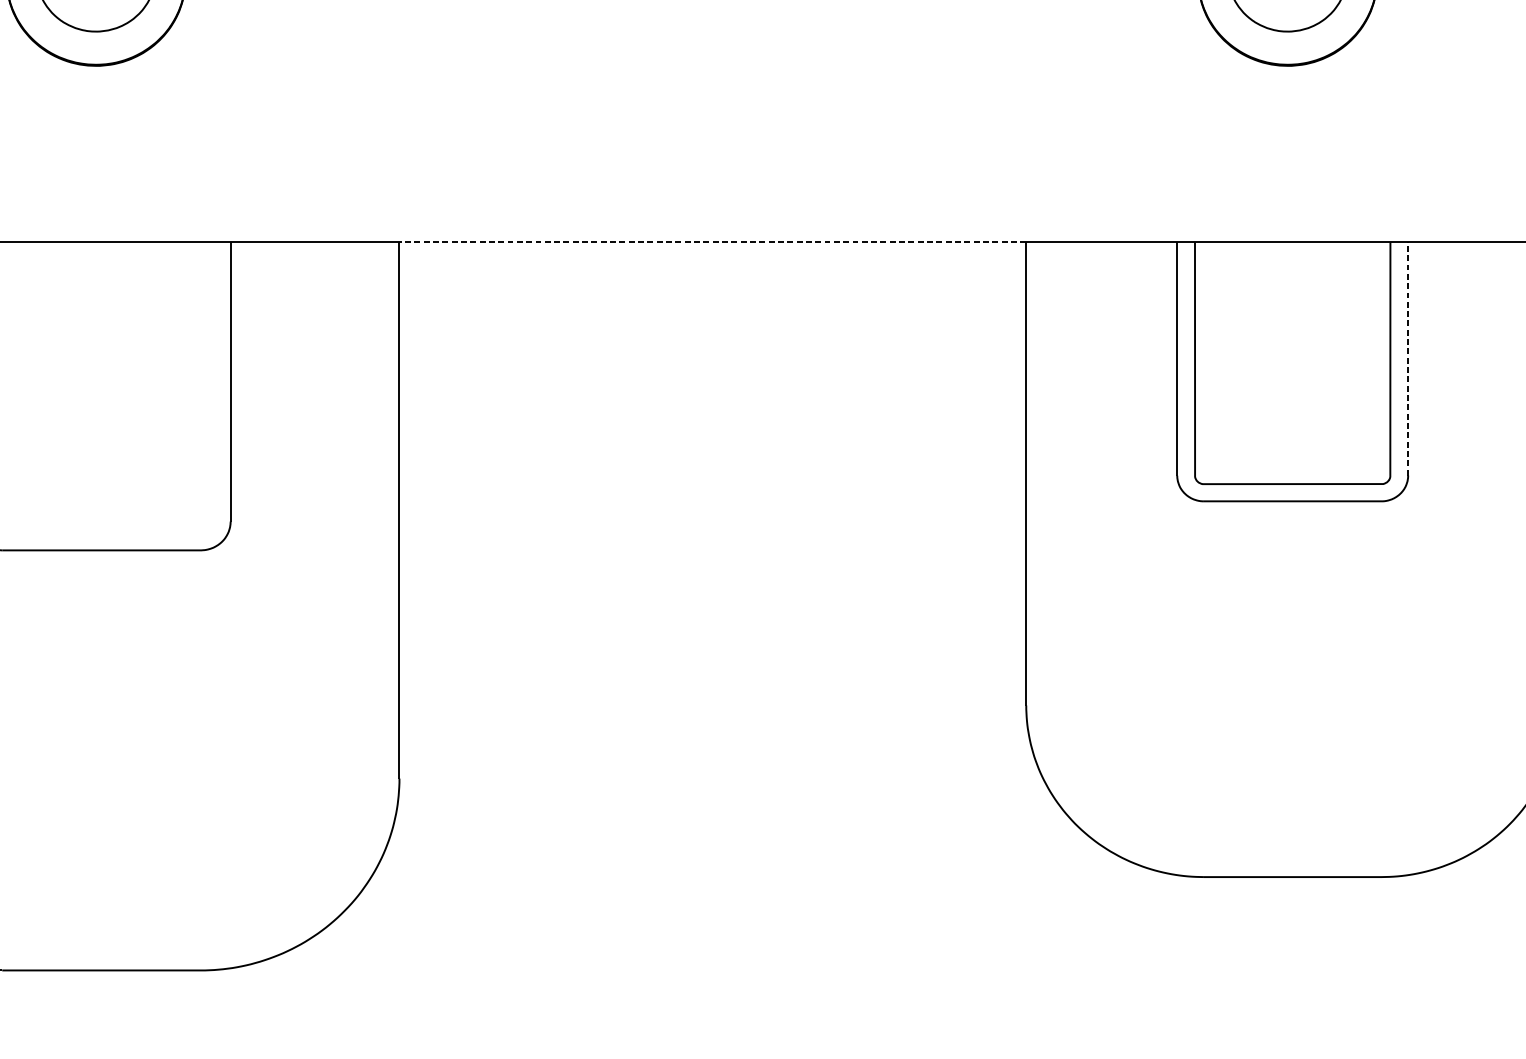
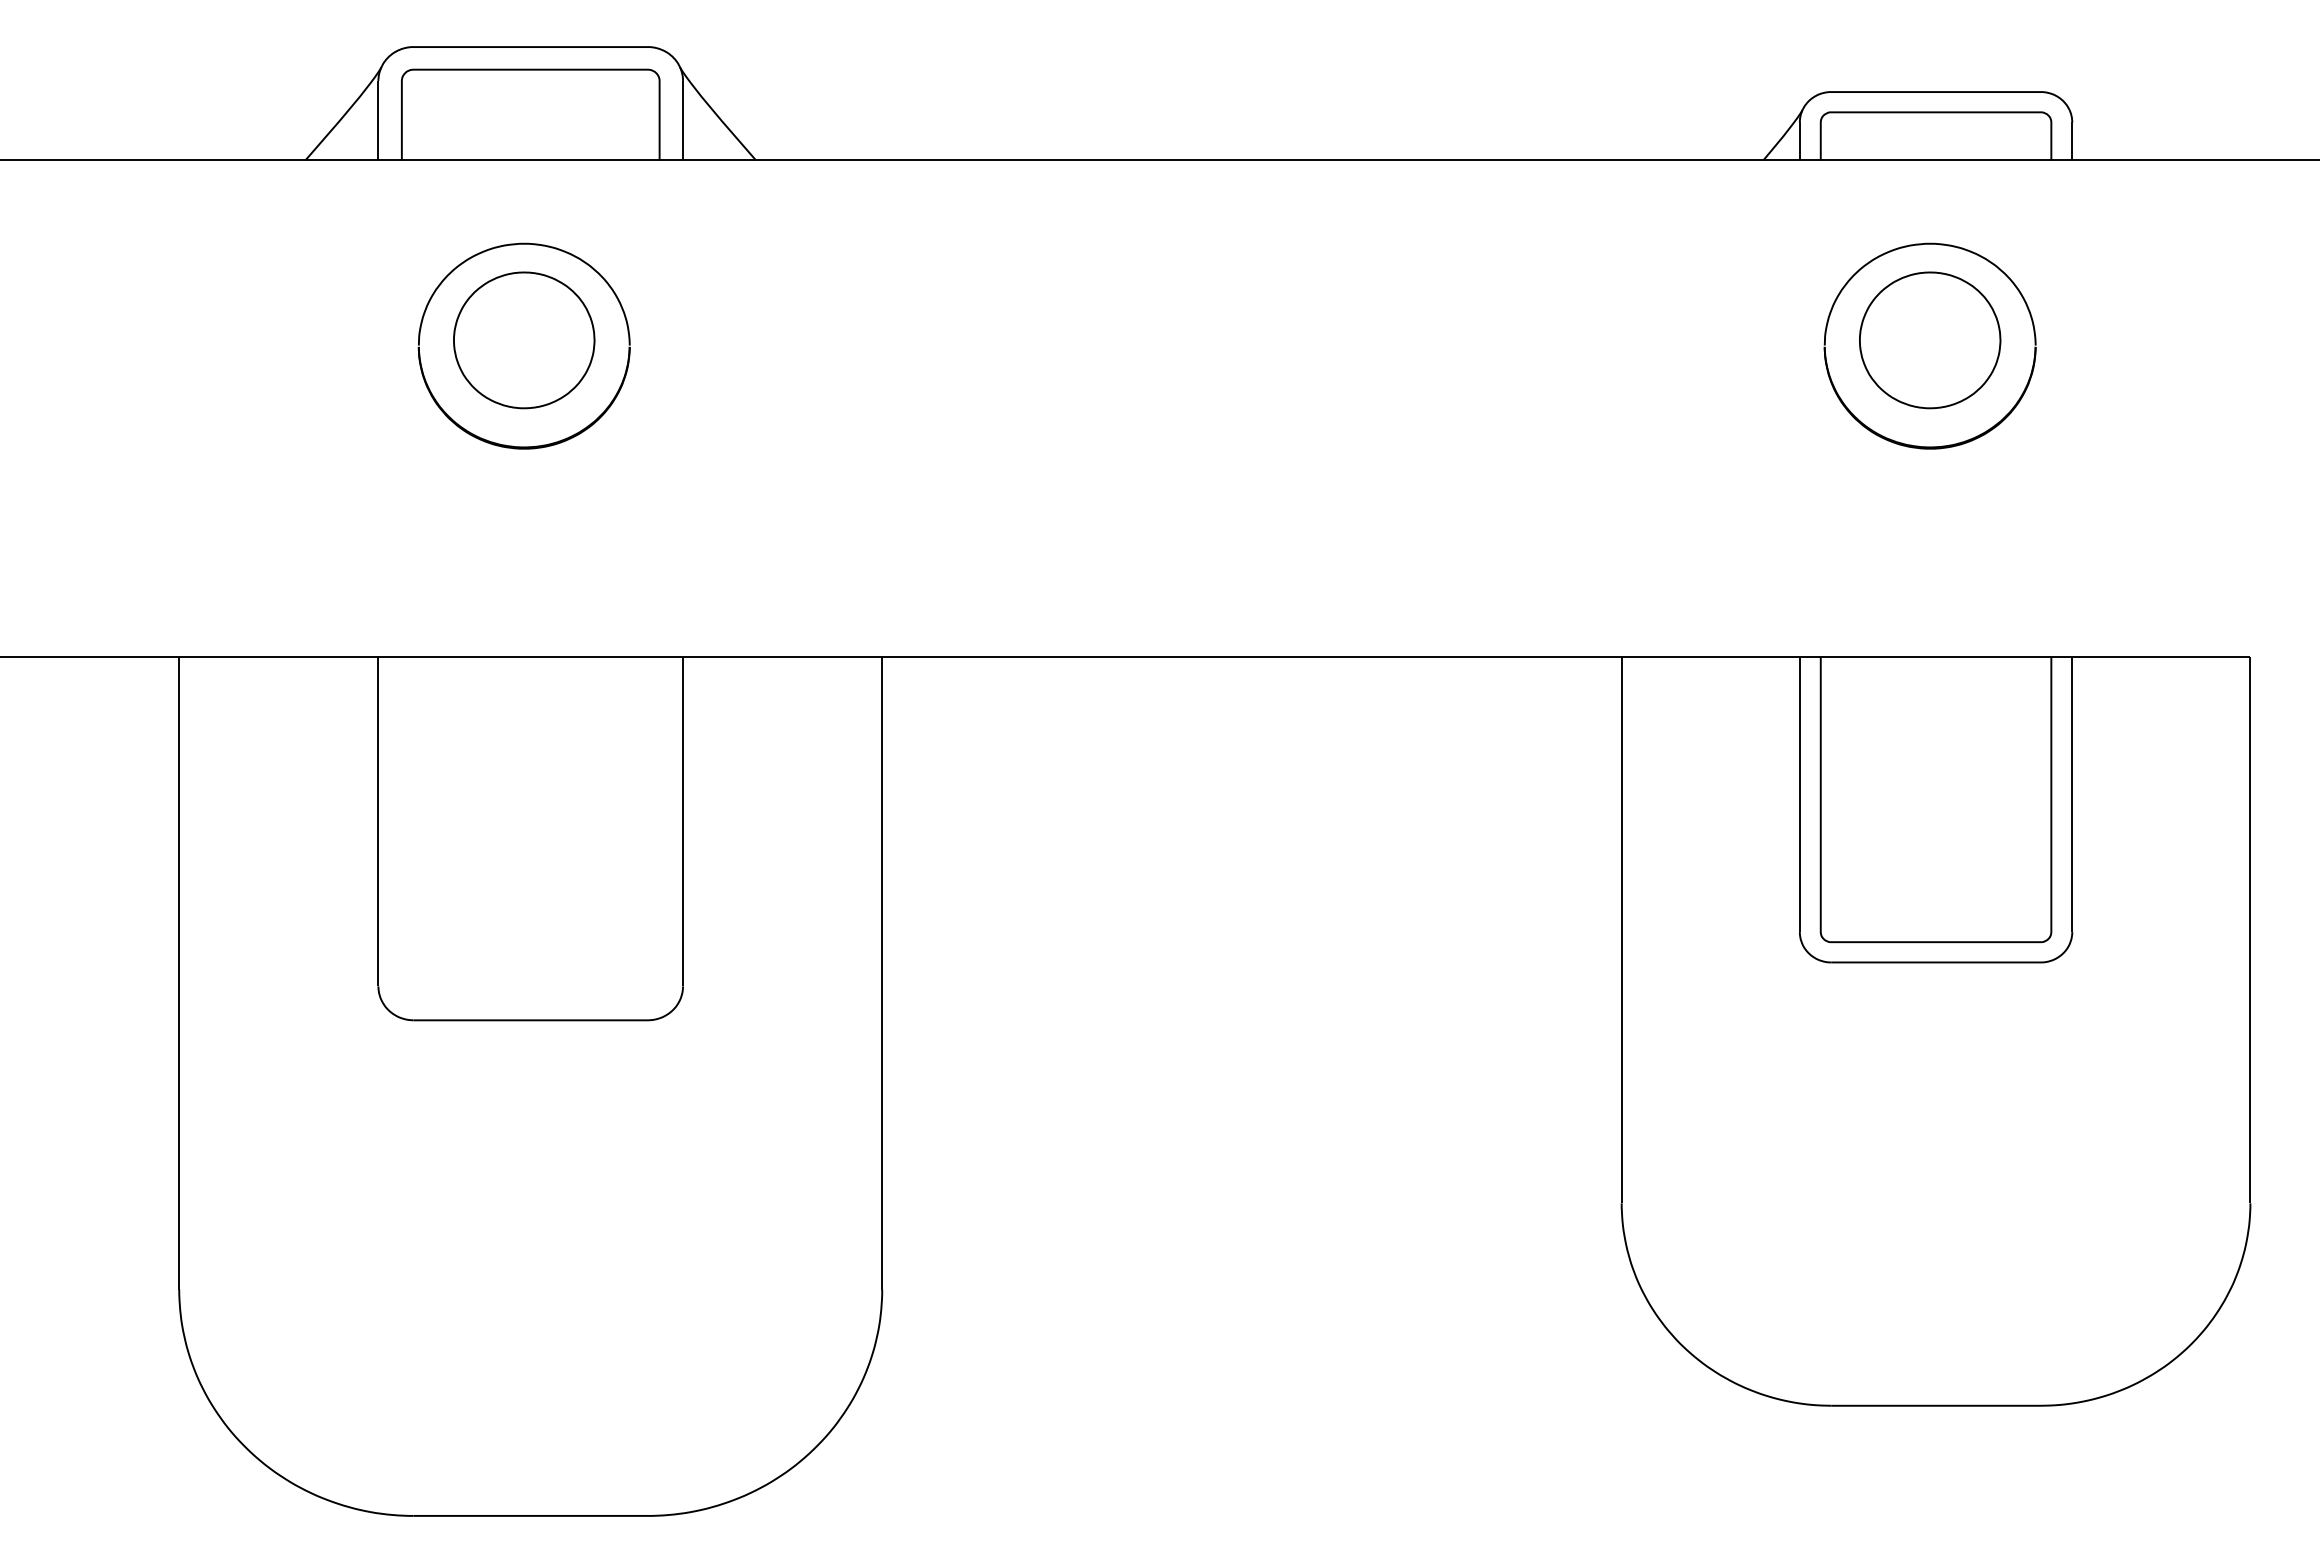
line: (712, 242) -> (1251, 656), dashed -> solid
line: (1408, 358) -> (2072, 794), dashed -> solid

